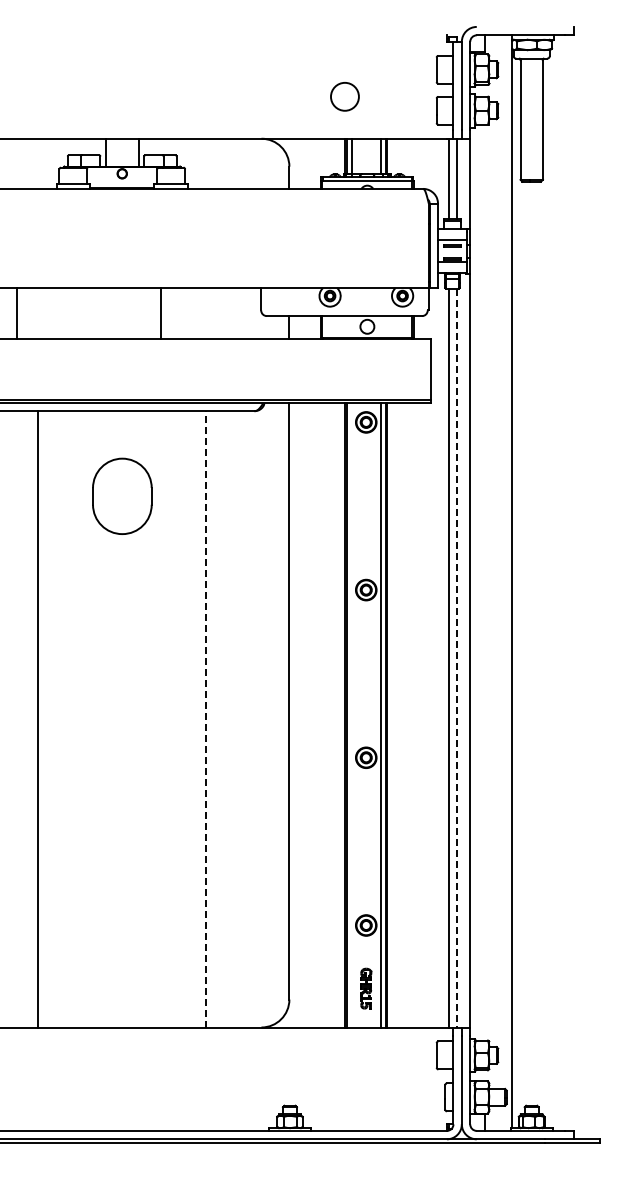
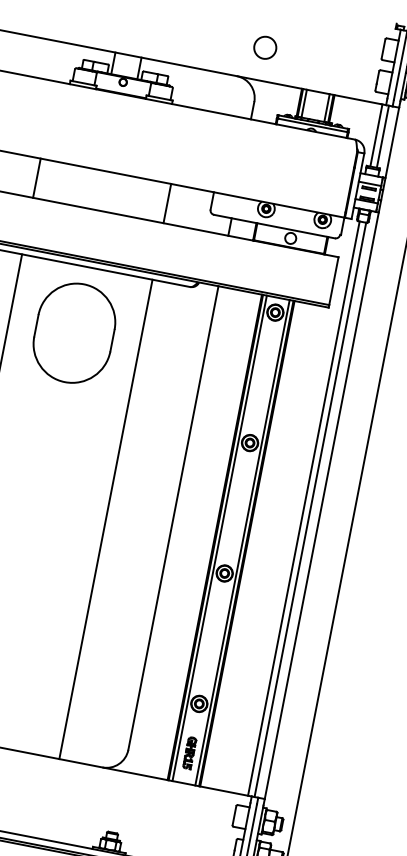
circle: (344, 96) -> (264, 47), moved
line: (17, 313) -> (36, 178), moved
line: (161, 313) -> (167, 203), moved
part: (122, 496) -> (74, 333), size x1.67
line: (457, 658) -> (310, 510), dashed -> solid
line: (351, 715) -> (219, 538), added
line: (206, 718) -> (106, 518), dashed -> solid

